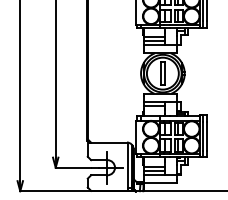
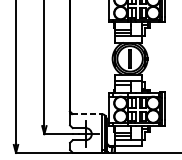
line: (108, 142) -> (86, 114), solid -> dashed

